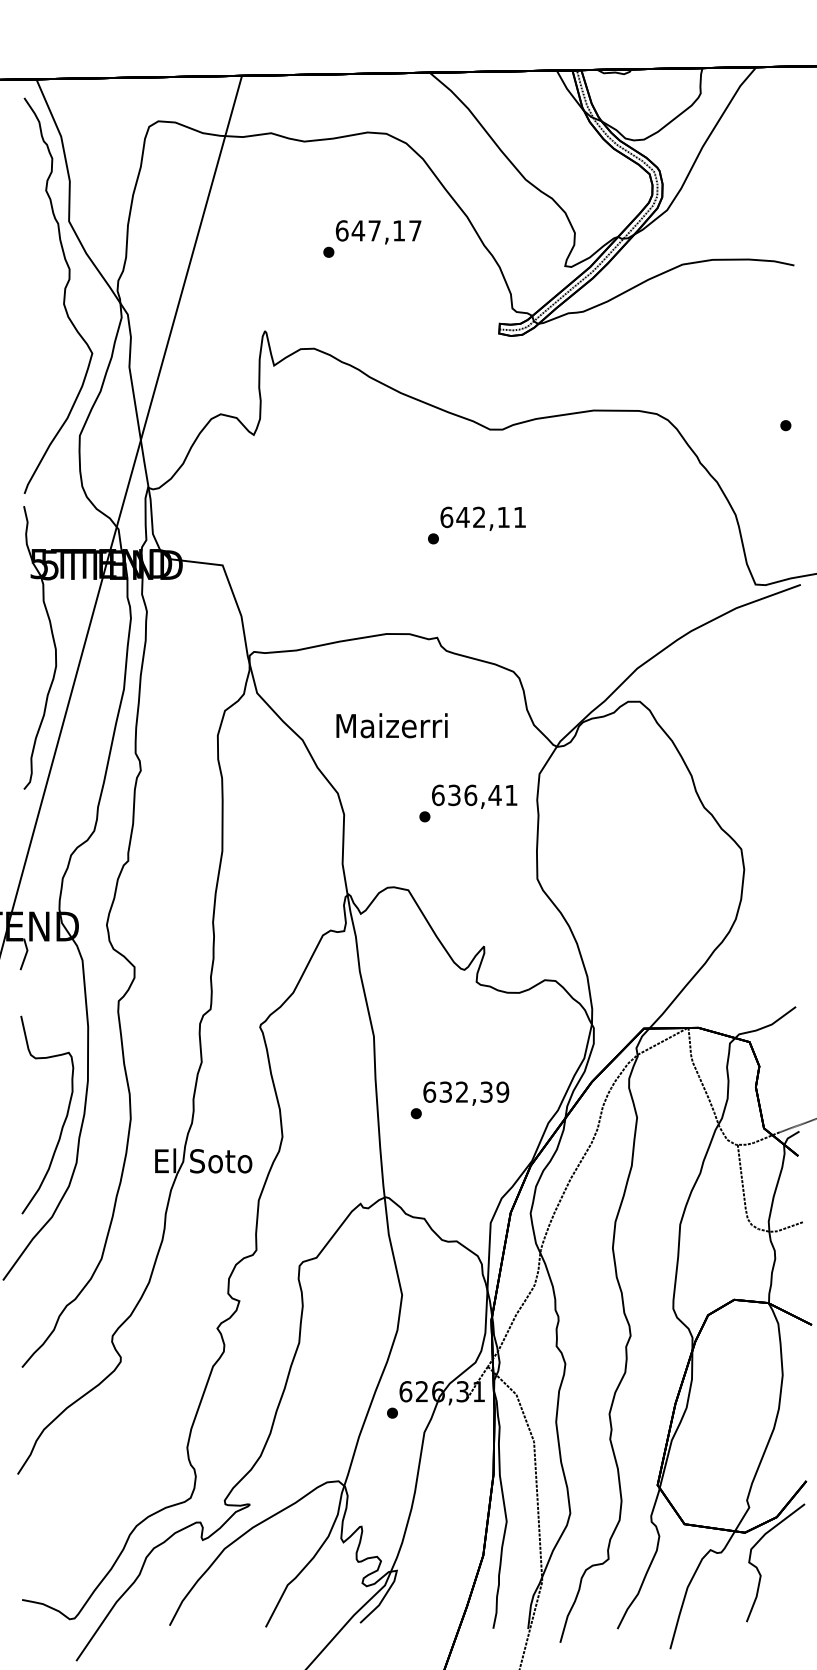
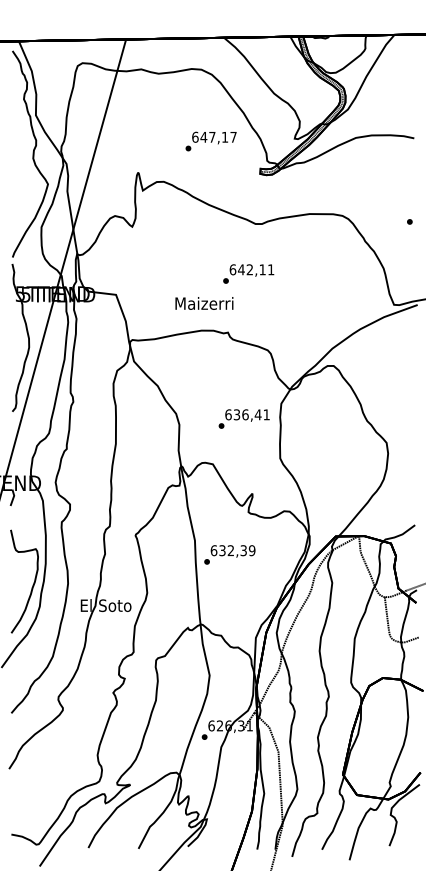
text: (371, 238) -> (210, 141), moved
text: (392, 725) -> (204, 303), moved
text: (459, 1099) -> (229, 554), moved

